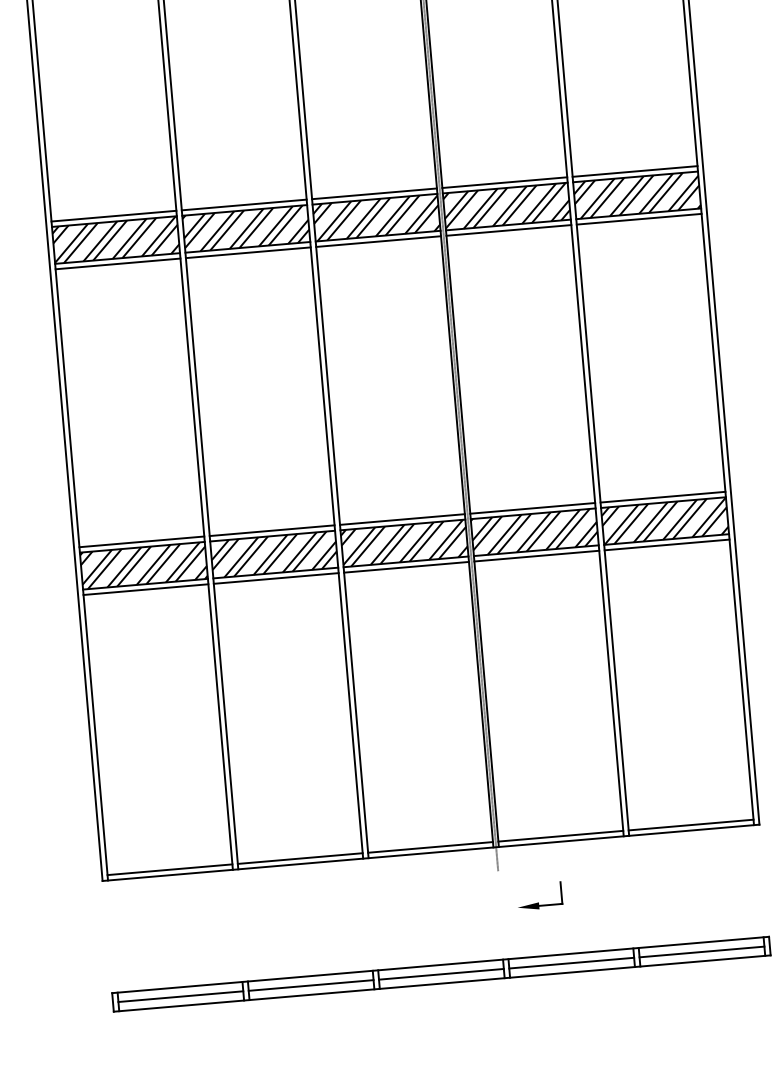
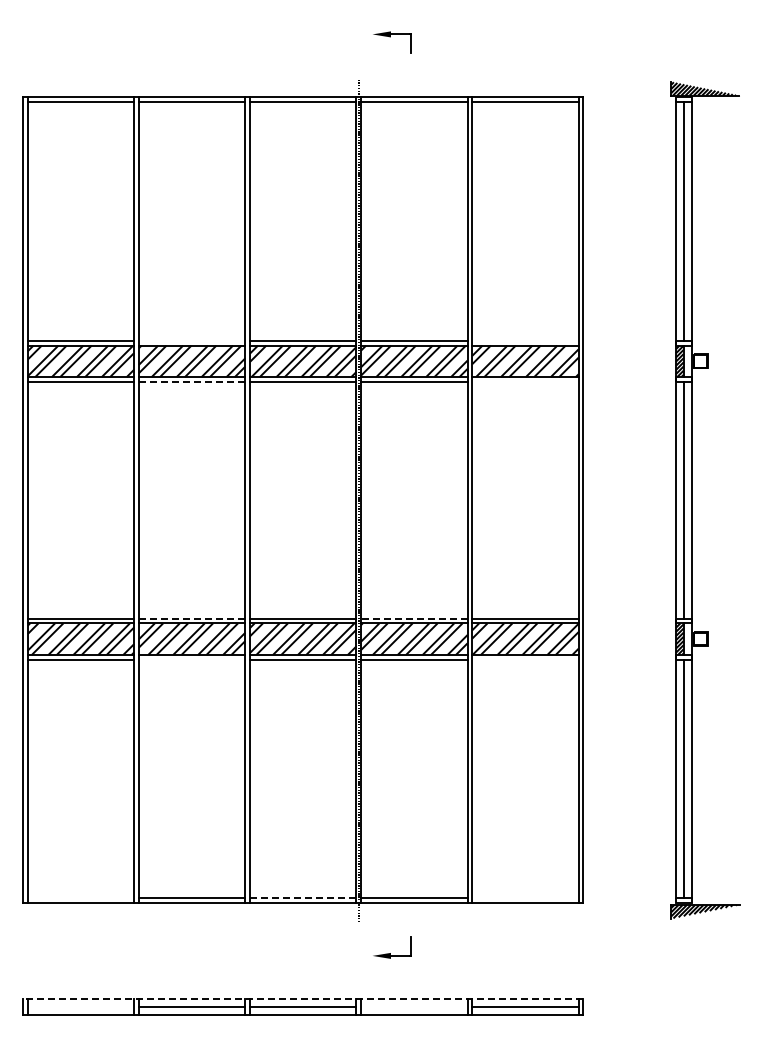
line: (635, 172) -> (525, 341), removed
line: (243, 205) -> (191, 341), removed
line: (639, 218) -> (525, 381), removed
line: (247, 252) -> (191, 381), solid -> dashed
line: (531, 508) -> (413, 618), solid -> dashed
line: (271, 530) -> (191, 618), solid -> dashed
line: (667, 544) -> (525, 659), removed
line: (275, 578) -> (191, 659), removed
line: (691, 825) -> (525, 898), removed
line: (430, 847) -> (303, 898), solid -> dashed
line: (169, 869) -> (80, 898), removed
line: (571, 962) -> (414, 1006), removed
line: (439, 964) -> (302, 998), solid -> dashed
line: (180, 996) -> (80, 1006), removed

